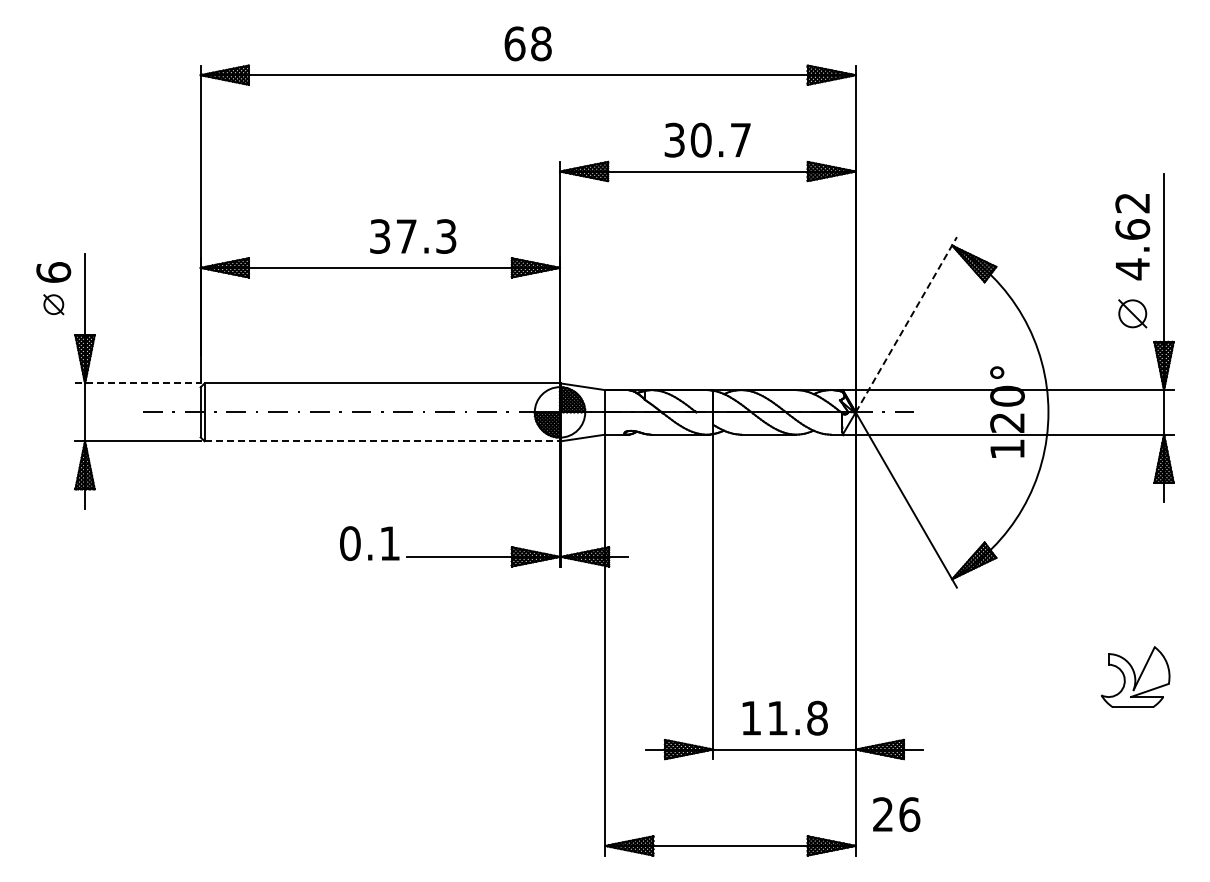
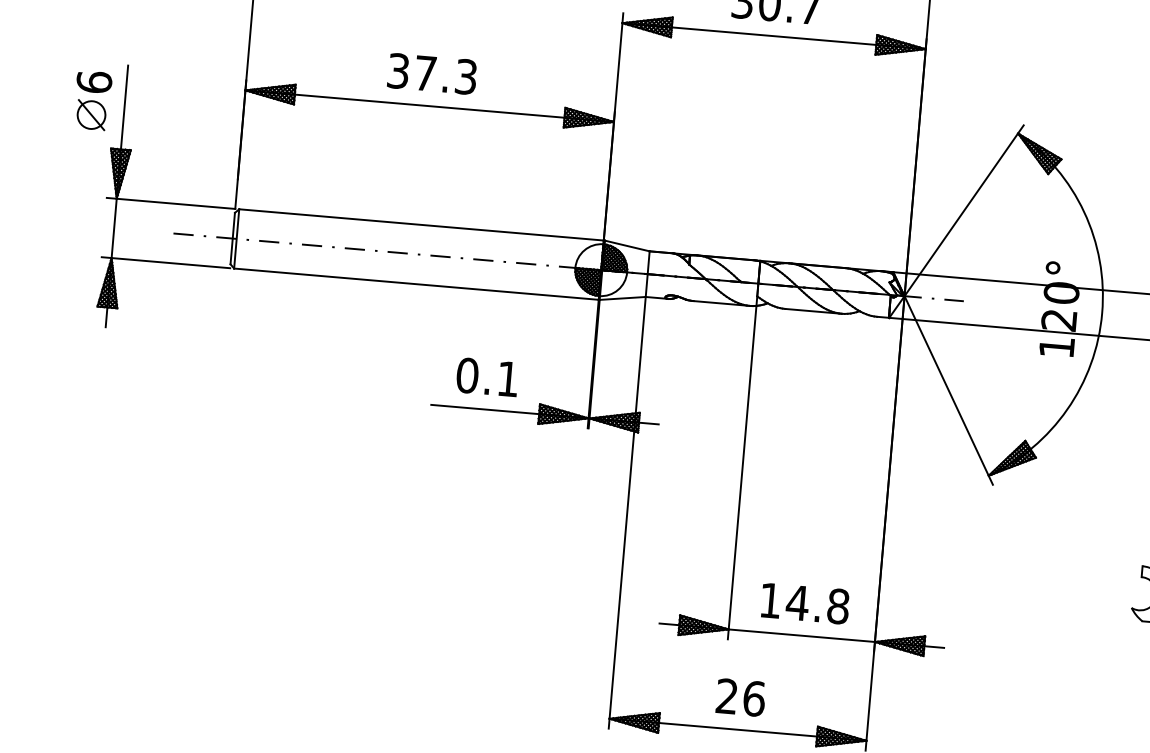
text: (413, 236) -> (432, 74), moved
part: (53, 304) -> (91, 114), size x1.43
line: (906, 324) -> (964, 210), dashed -> solid
line: (138, 383) -> (171, 203), dashed -> solid
line: (382, 441) -> (416, 284), dashed -> solid
text: (369, 543) -> (487, 377), moved
text: (777, 718) -> (797, 603), 11.8 -> 14.8
text: (896, 814) -> (740, 697), moved

